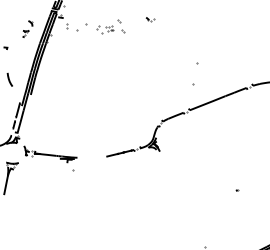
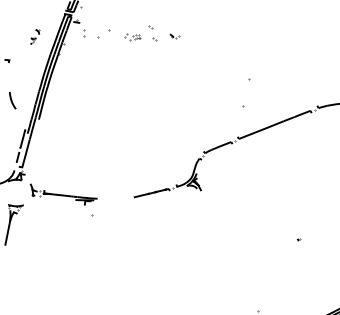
part: (149, 19) -> (174, 36), moved
part: (27, 28) -> (34, 36), size x0.7
part: (105, 29) -> (132, 37), size x0.7

